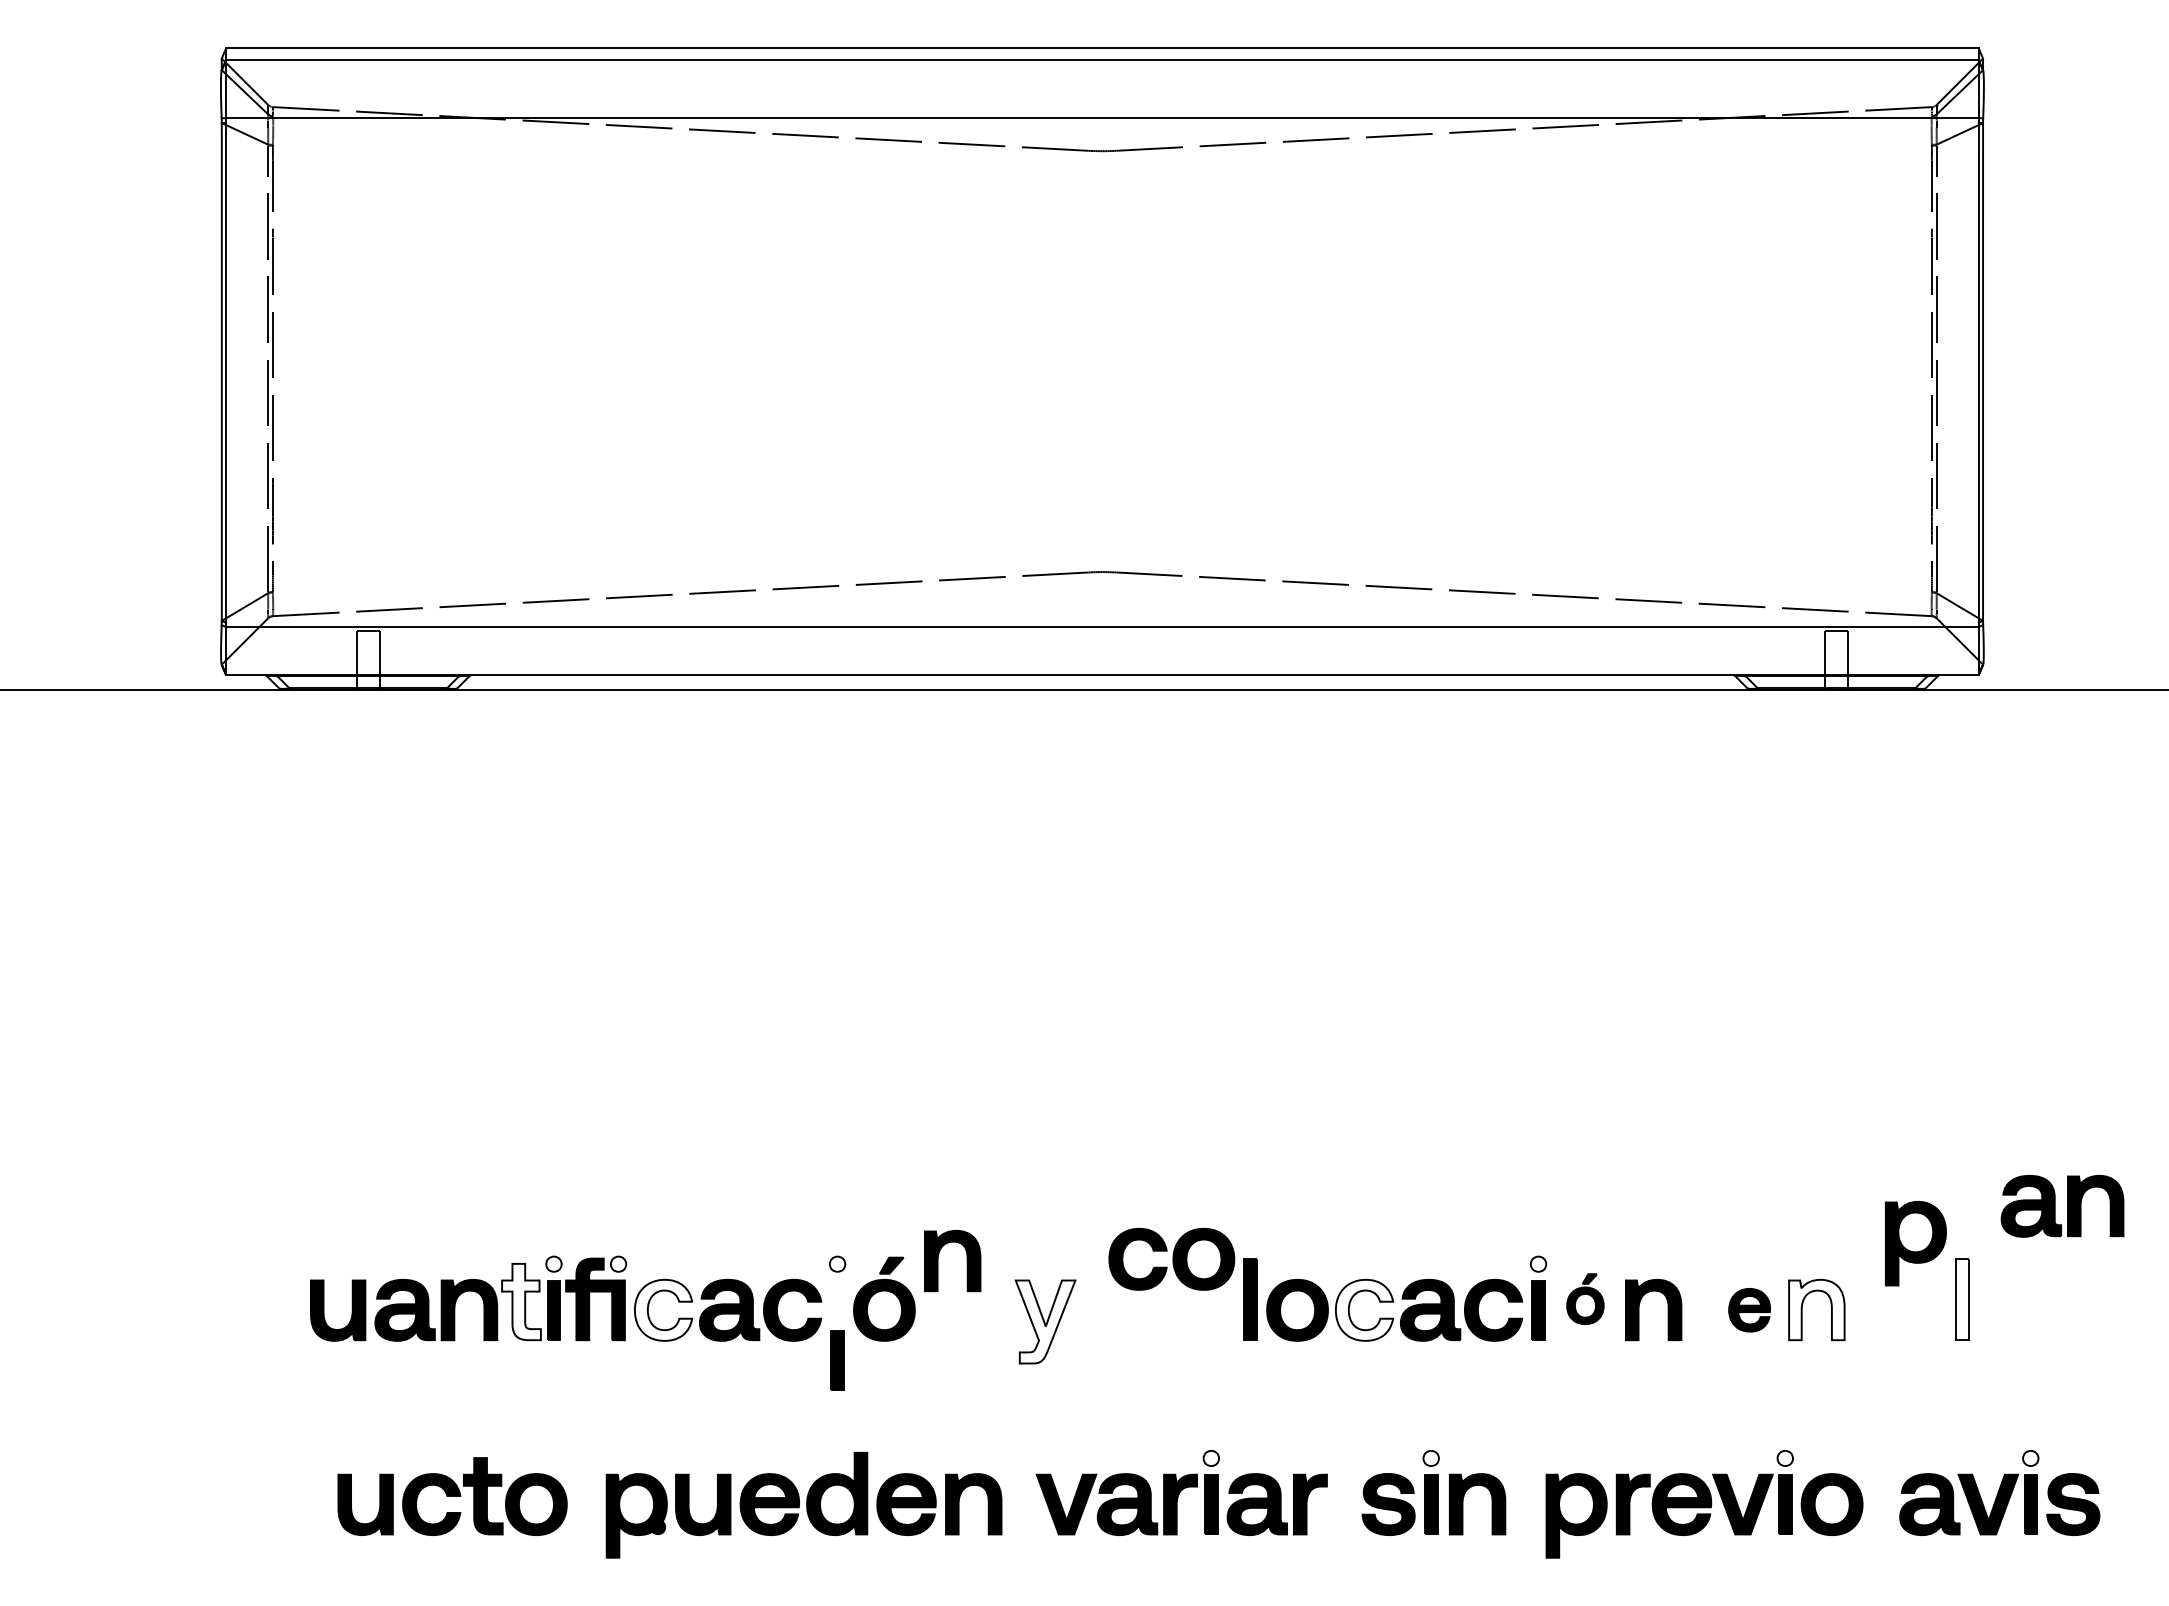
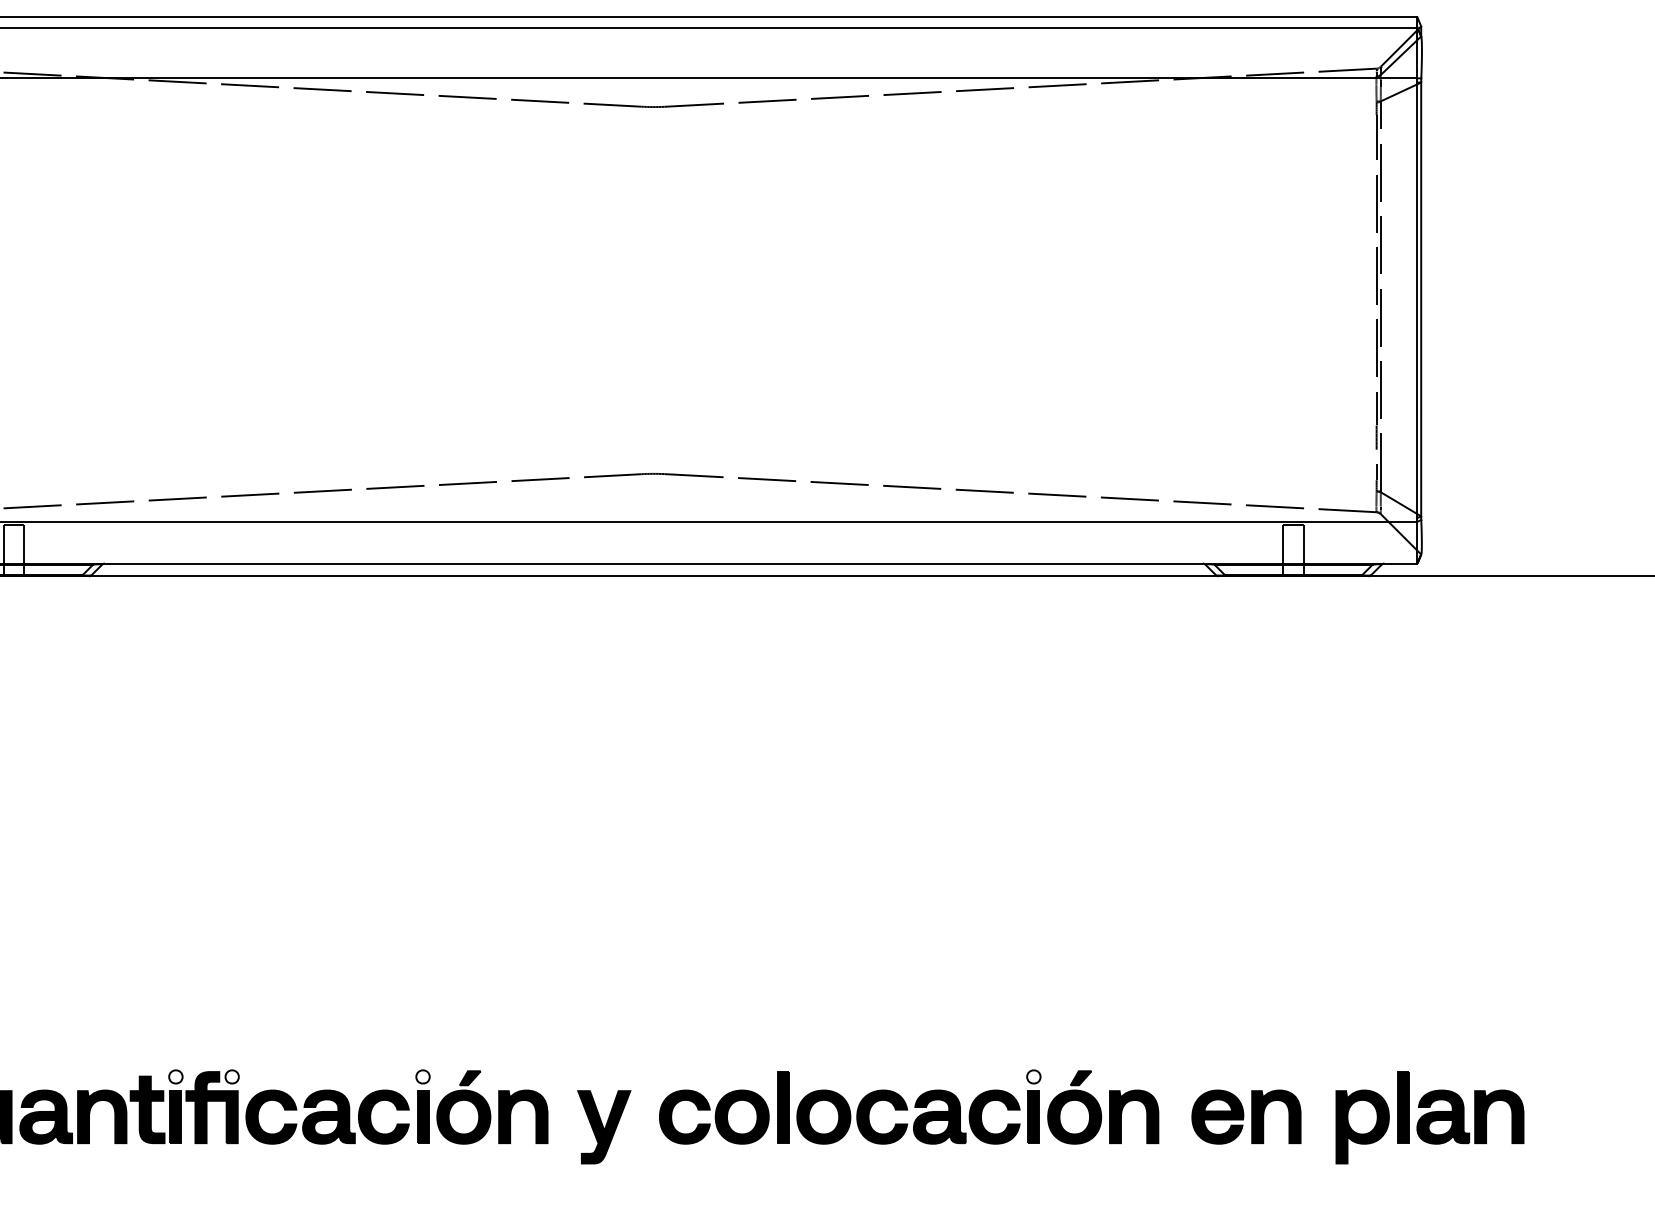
part: (2062, 1205) -> (1470, 1116), moved
part: (1915, 1243) -> (1362, 1126), moved
part: (1171, 1258) -> (714, 1116), moved
part: (938, 1260) -> (510, 1116), moved
part: (1585, 1298) -> (1074, 1106), size x1.67
fill: (1962, 1299) -> (1403, 1107), added
fill: (521, 1301) -> (147, 1109), added
fill: (663, 1309) -> (271, 1116), added
fill: (1364, 1309) -> (882, 1116), added
part: (1749, 1309) -> (1217, 1116), size x1.43
fill: (1816, 1309) -> (1276, 1116), added
fill: (1045, 1321) -> (604, 1126), added
part: (837, 1360) -> (422, 1117), moved

